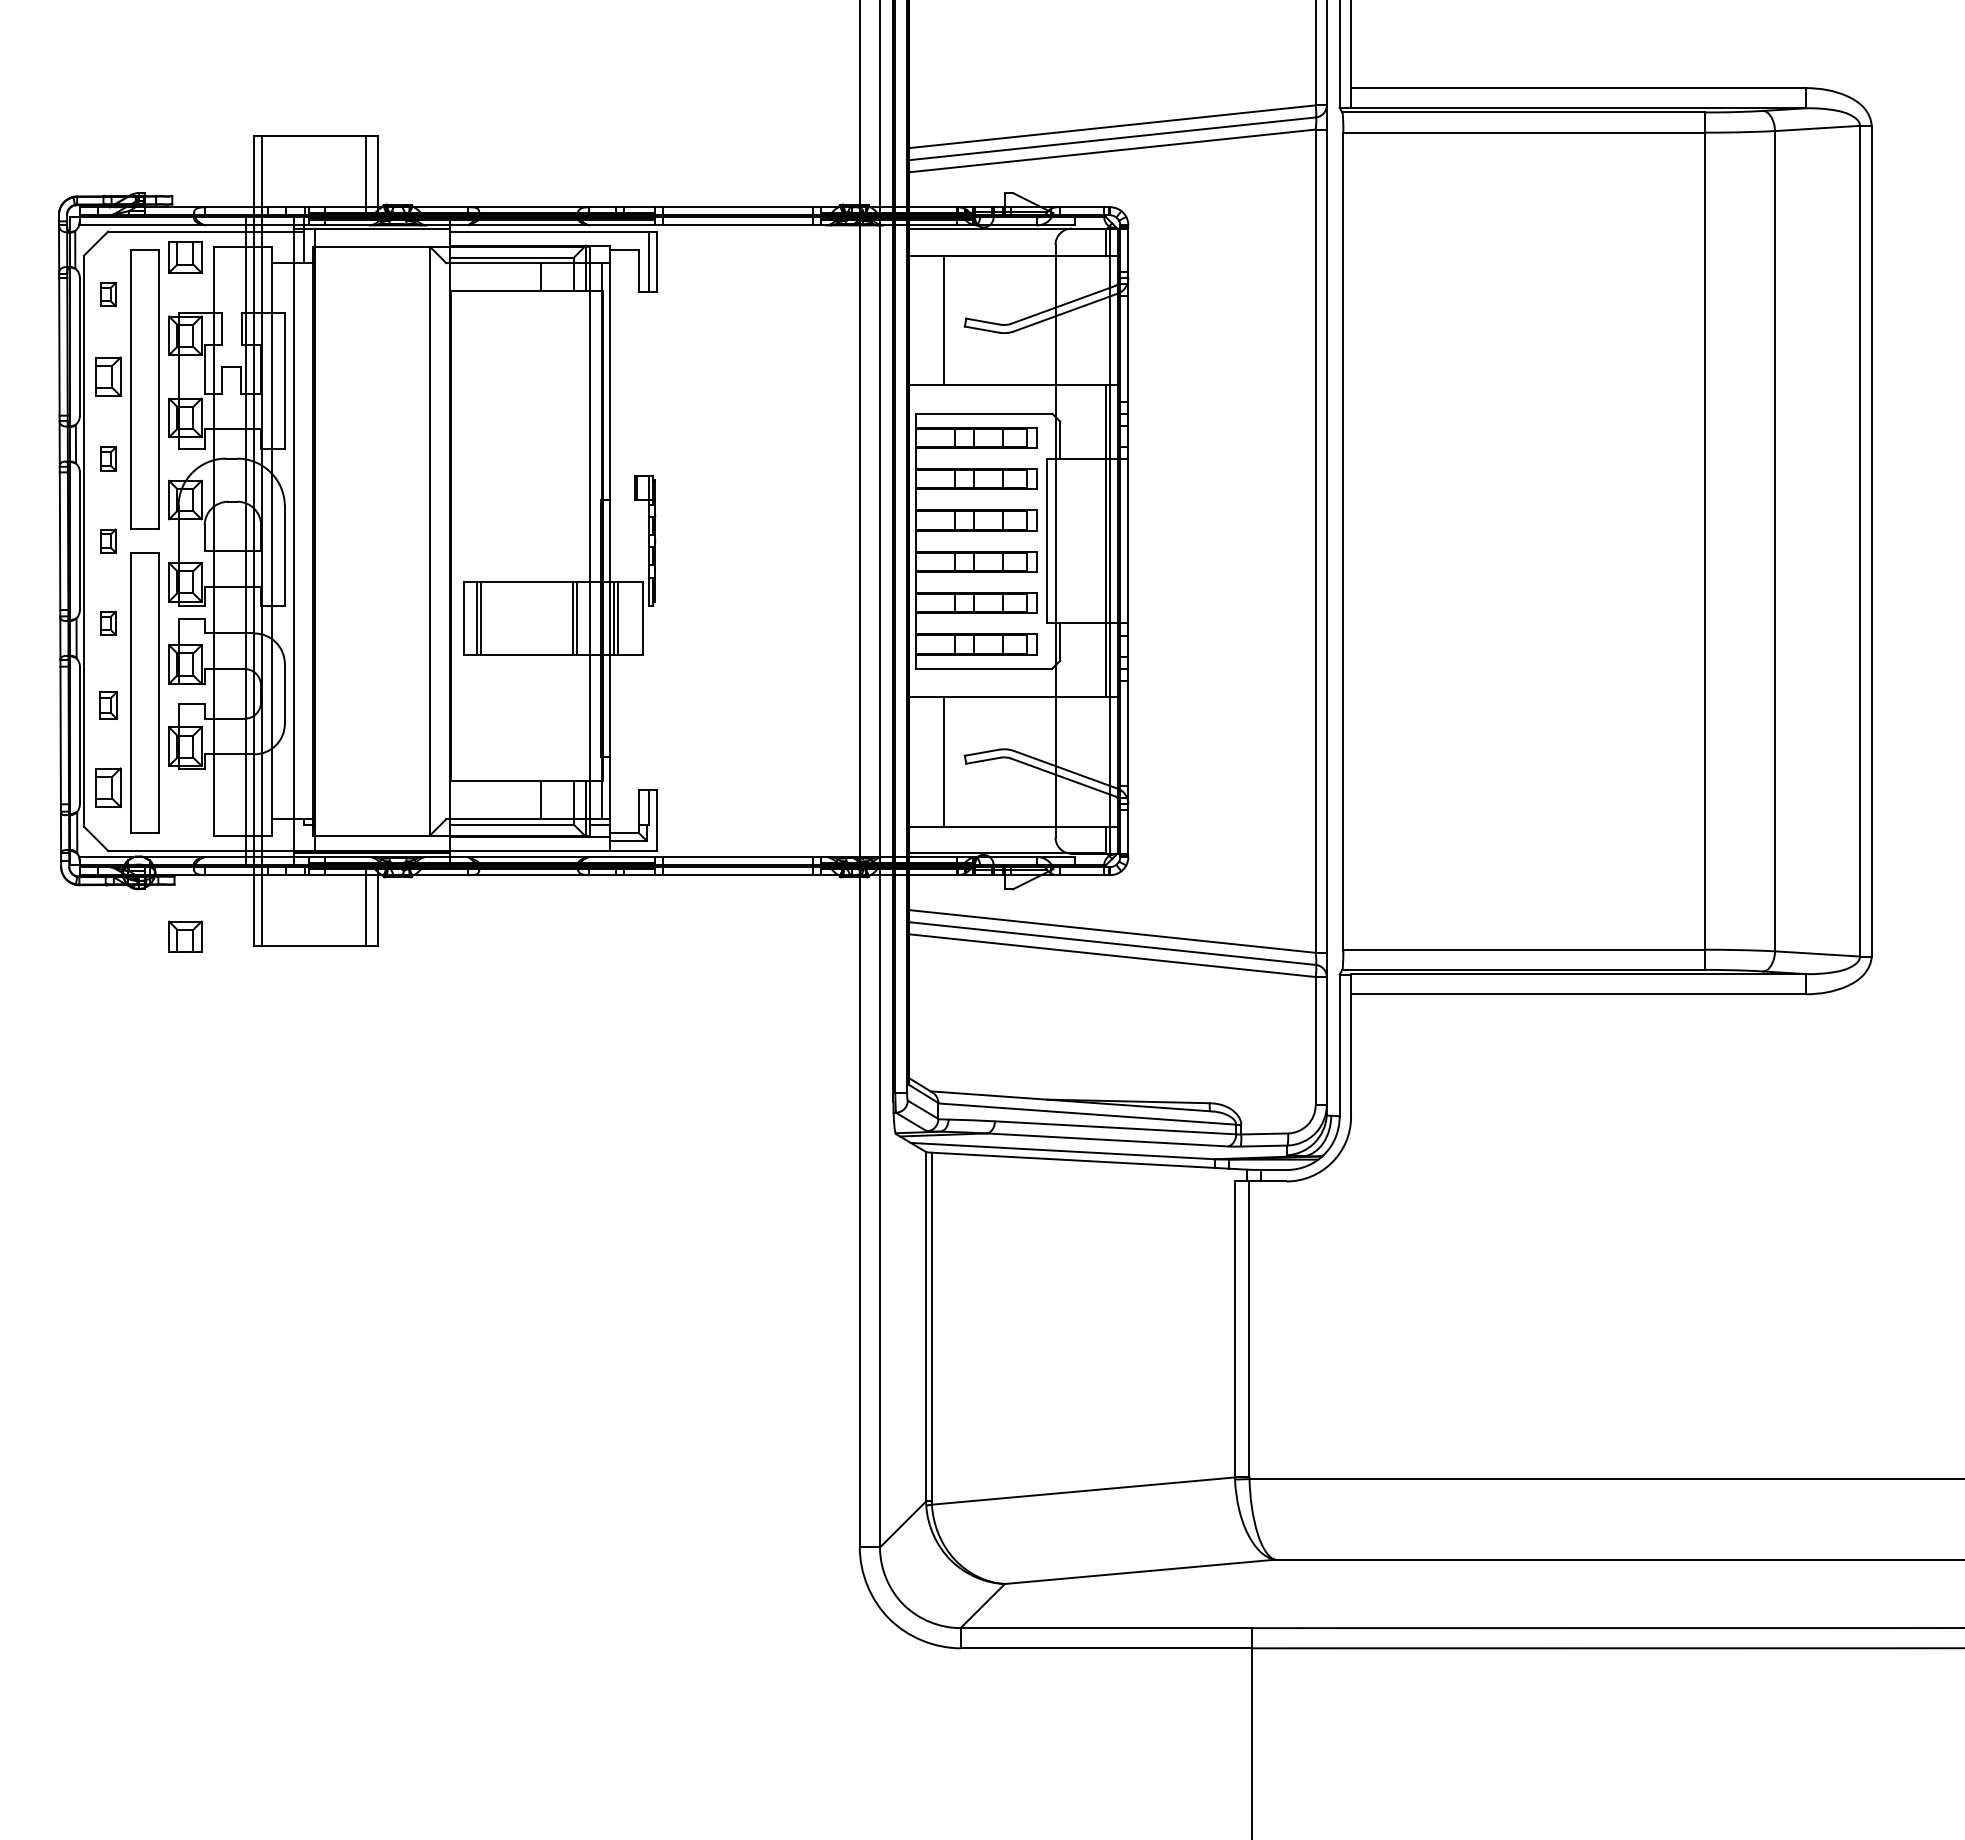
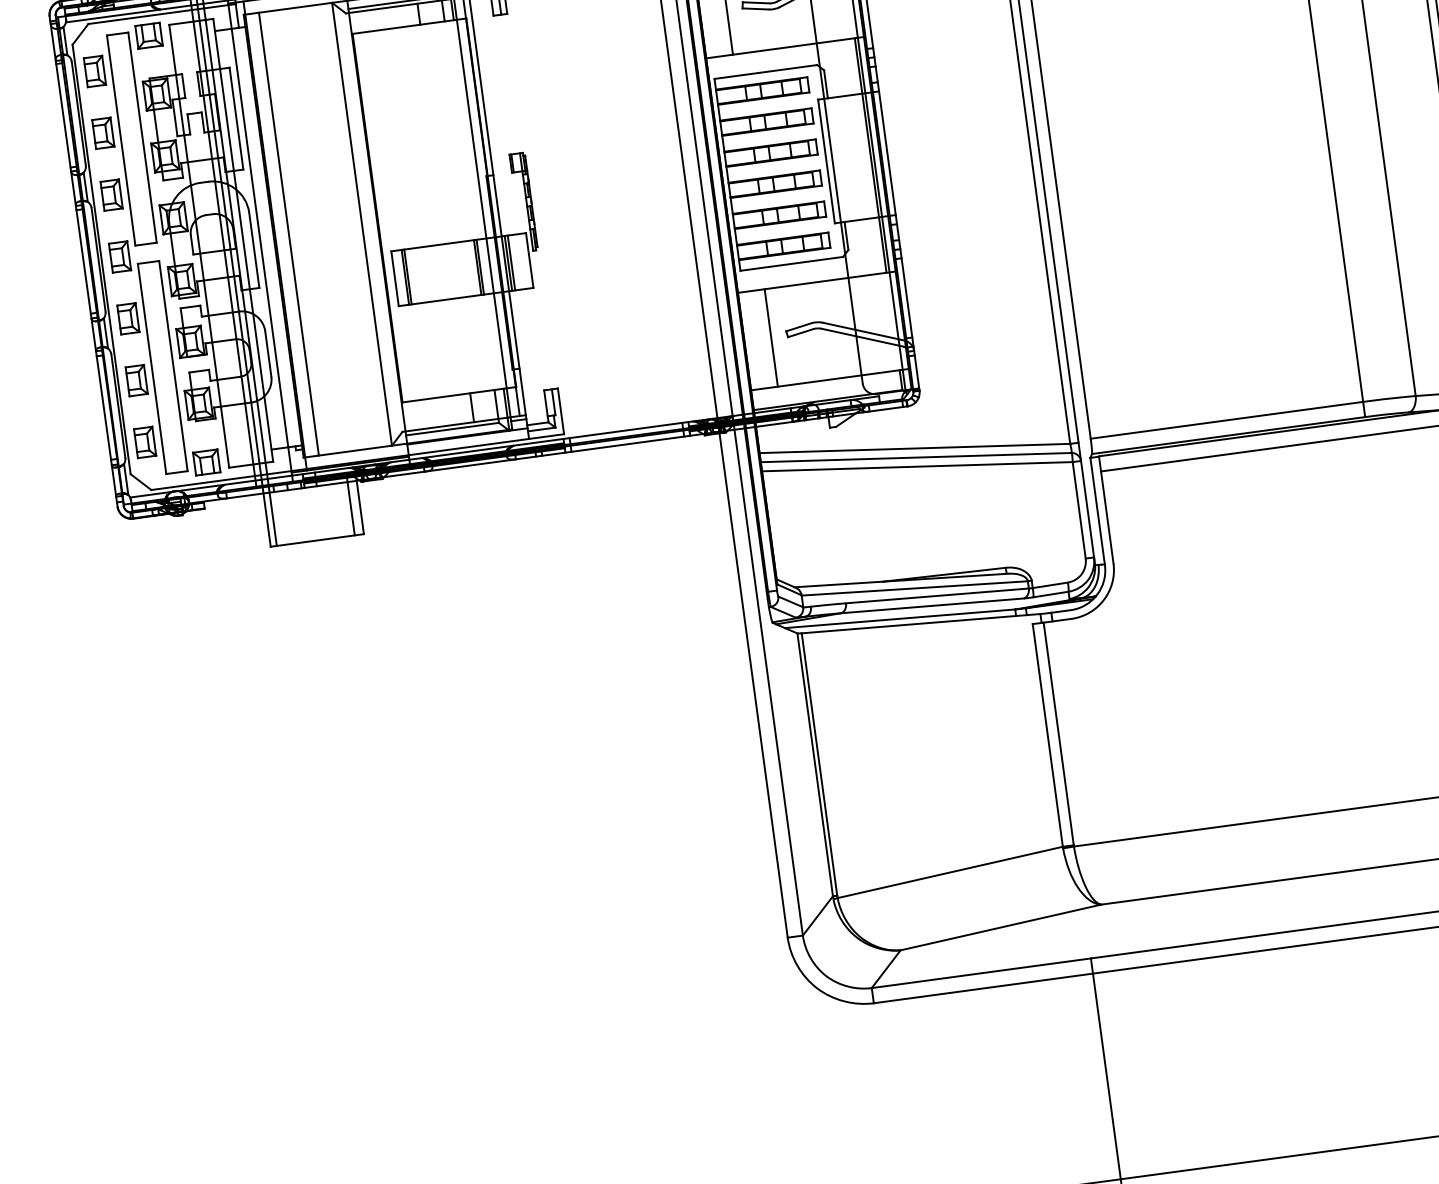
part: (108, 294) -> (95, 71), size x1.67
part: (108, 458) -> (111, 194), size x1.67
part: (108, 540) -> (120, 256), size x1.67
line: (332, 540) -> (288, 233), added
part: (108, 623) -> (128, 318), size x1.67
part: (108, 705) -> (136, 380), size x1.43
part: (185, 936) -> (206, 462), moved

